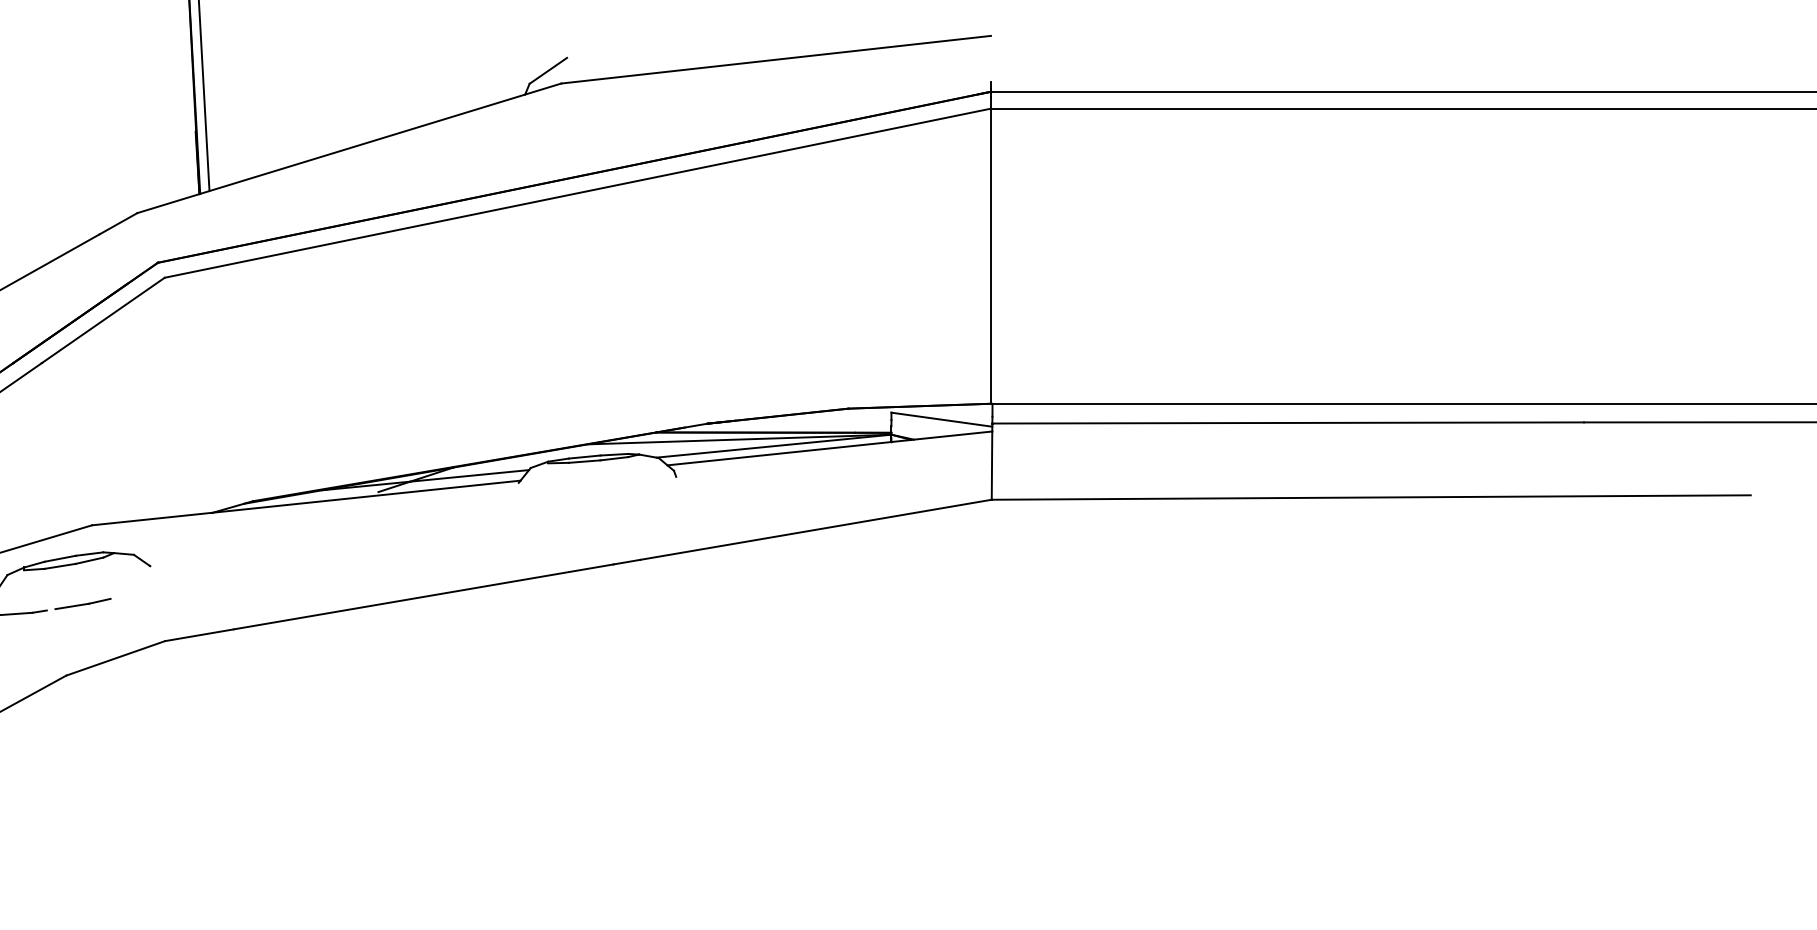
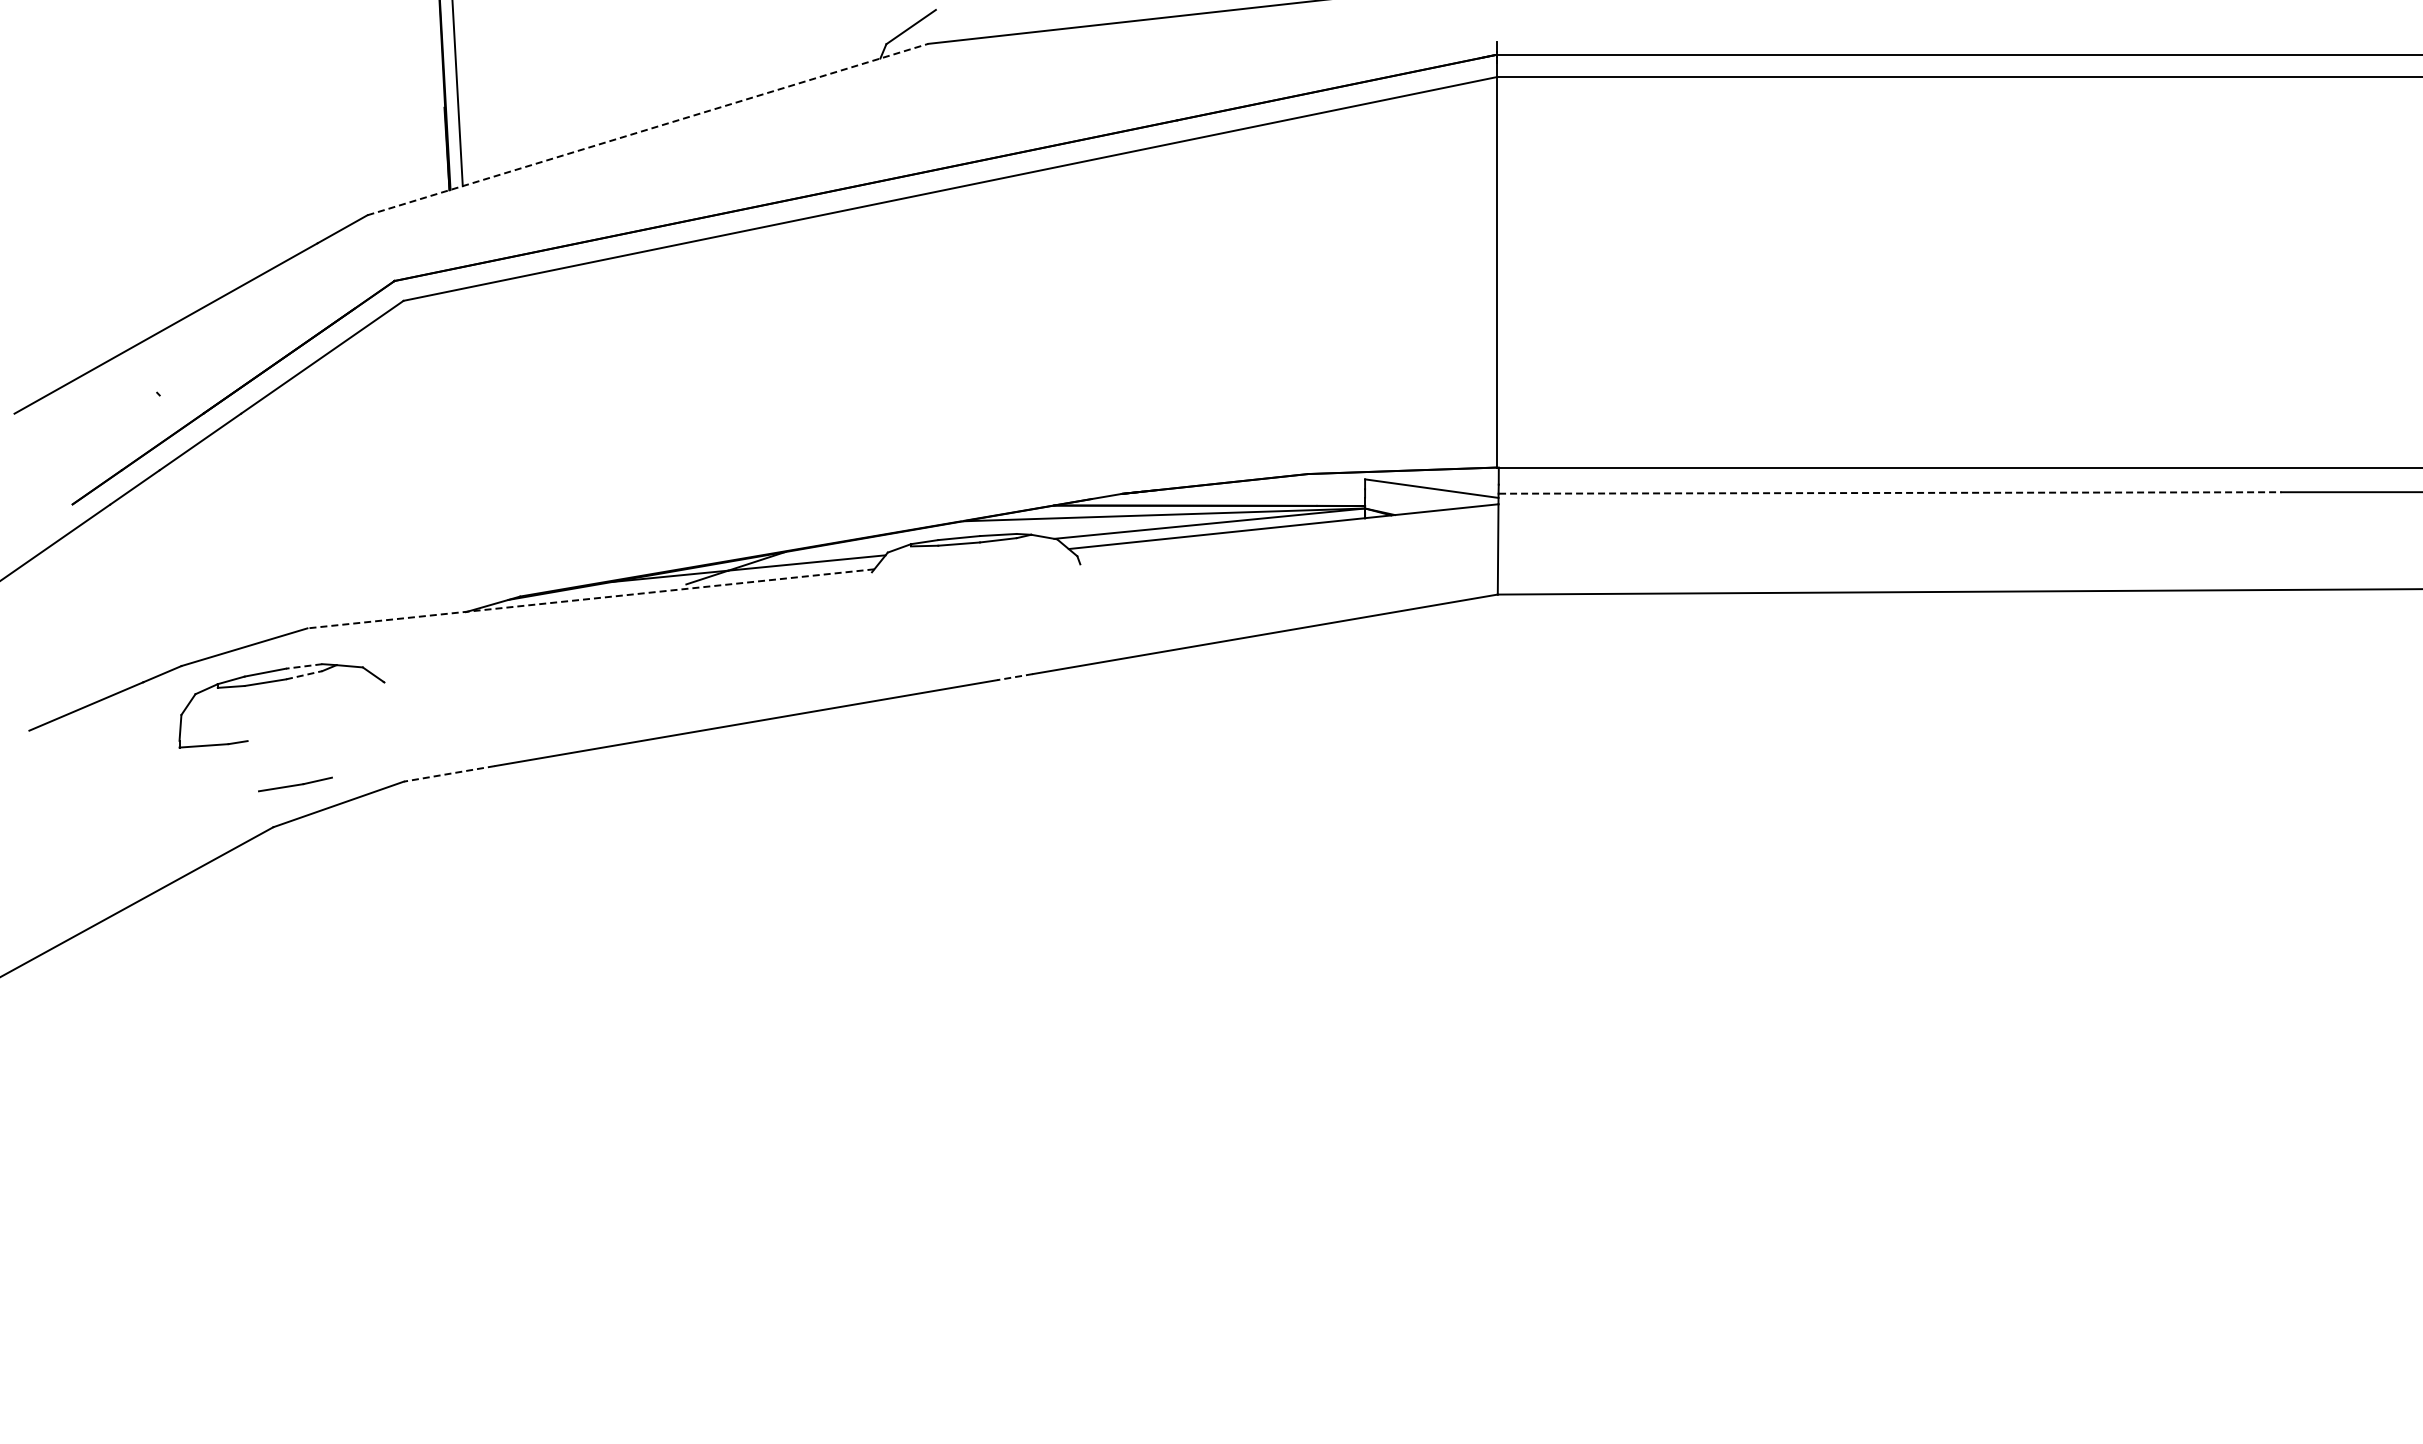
line: (349, 148) -> (648, 129), solid -> dashed
line: (1288, 422) -> (1890, 492), solid -> dashed
line: (306, 502) -> (590, 598), solid -> dashed
line: (89, 554) -> (303, 666), solid -> dashed
line: (89, 560) -> (304, 675), solid -> dashed
line: (627, 562) -> (1015, 677), solid -> dashed
part: (83, 604) -> (295, 784), moved
line: (198, 634) -> (448, 773), solid -> dashed

